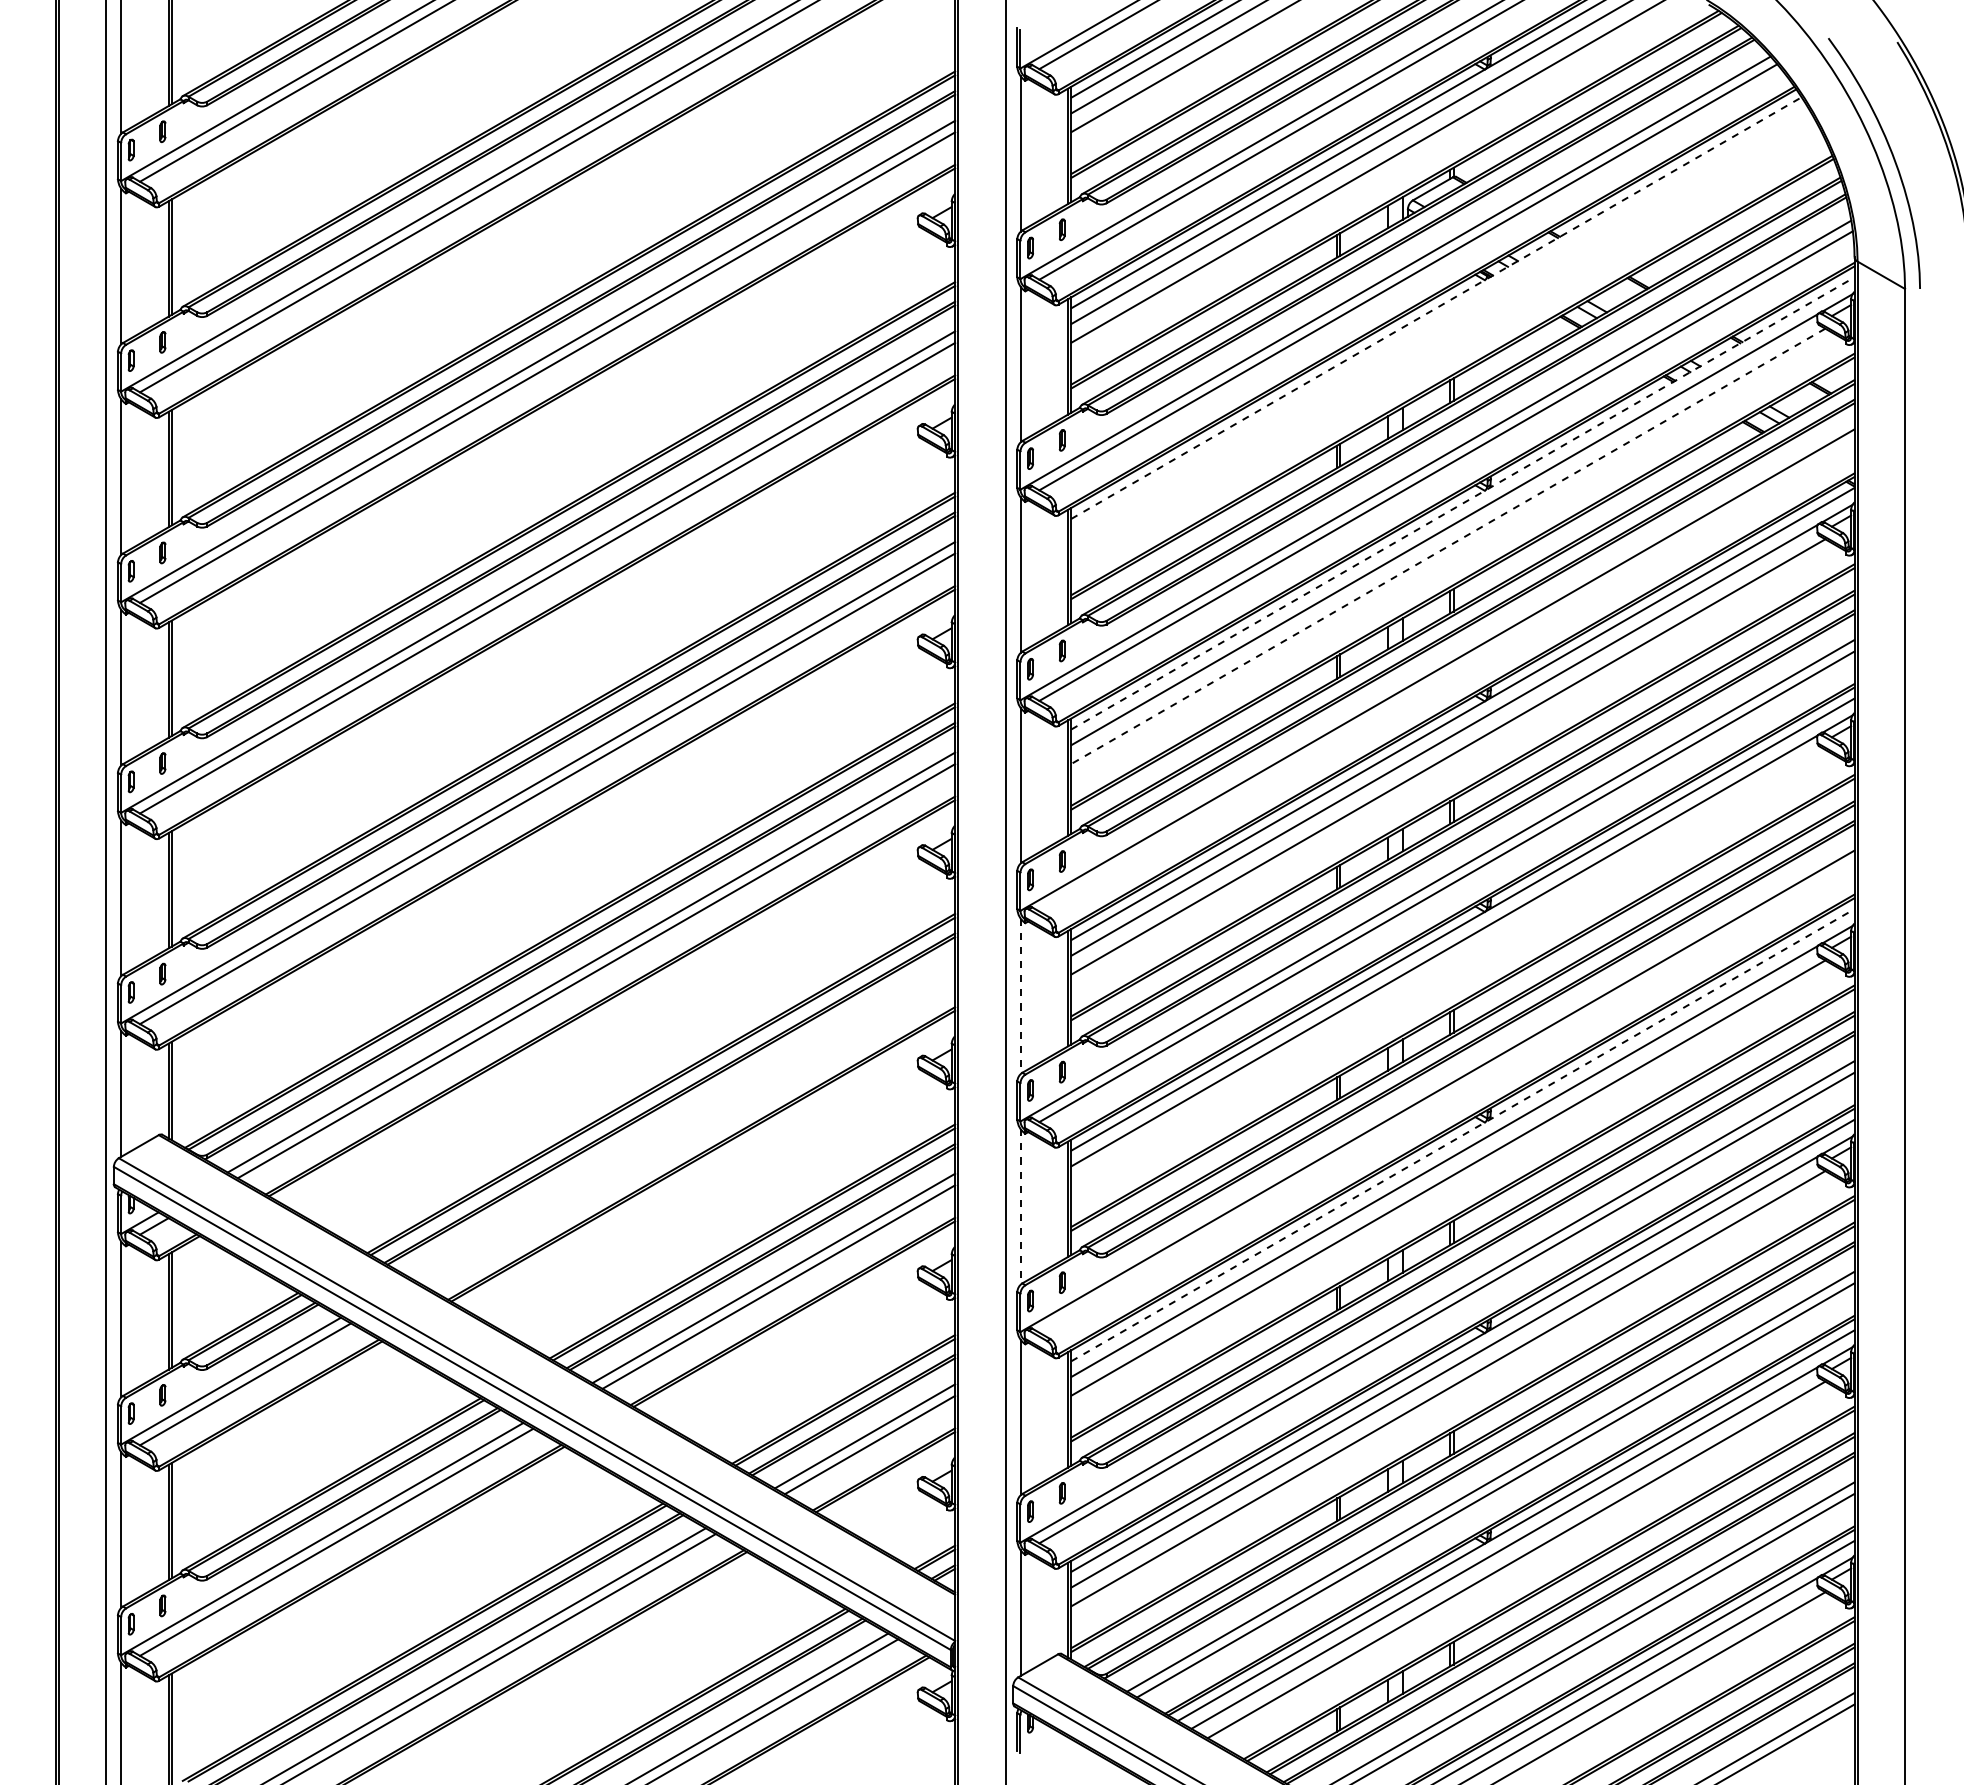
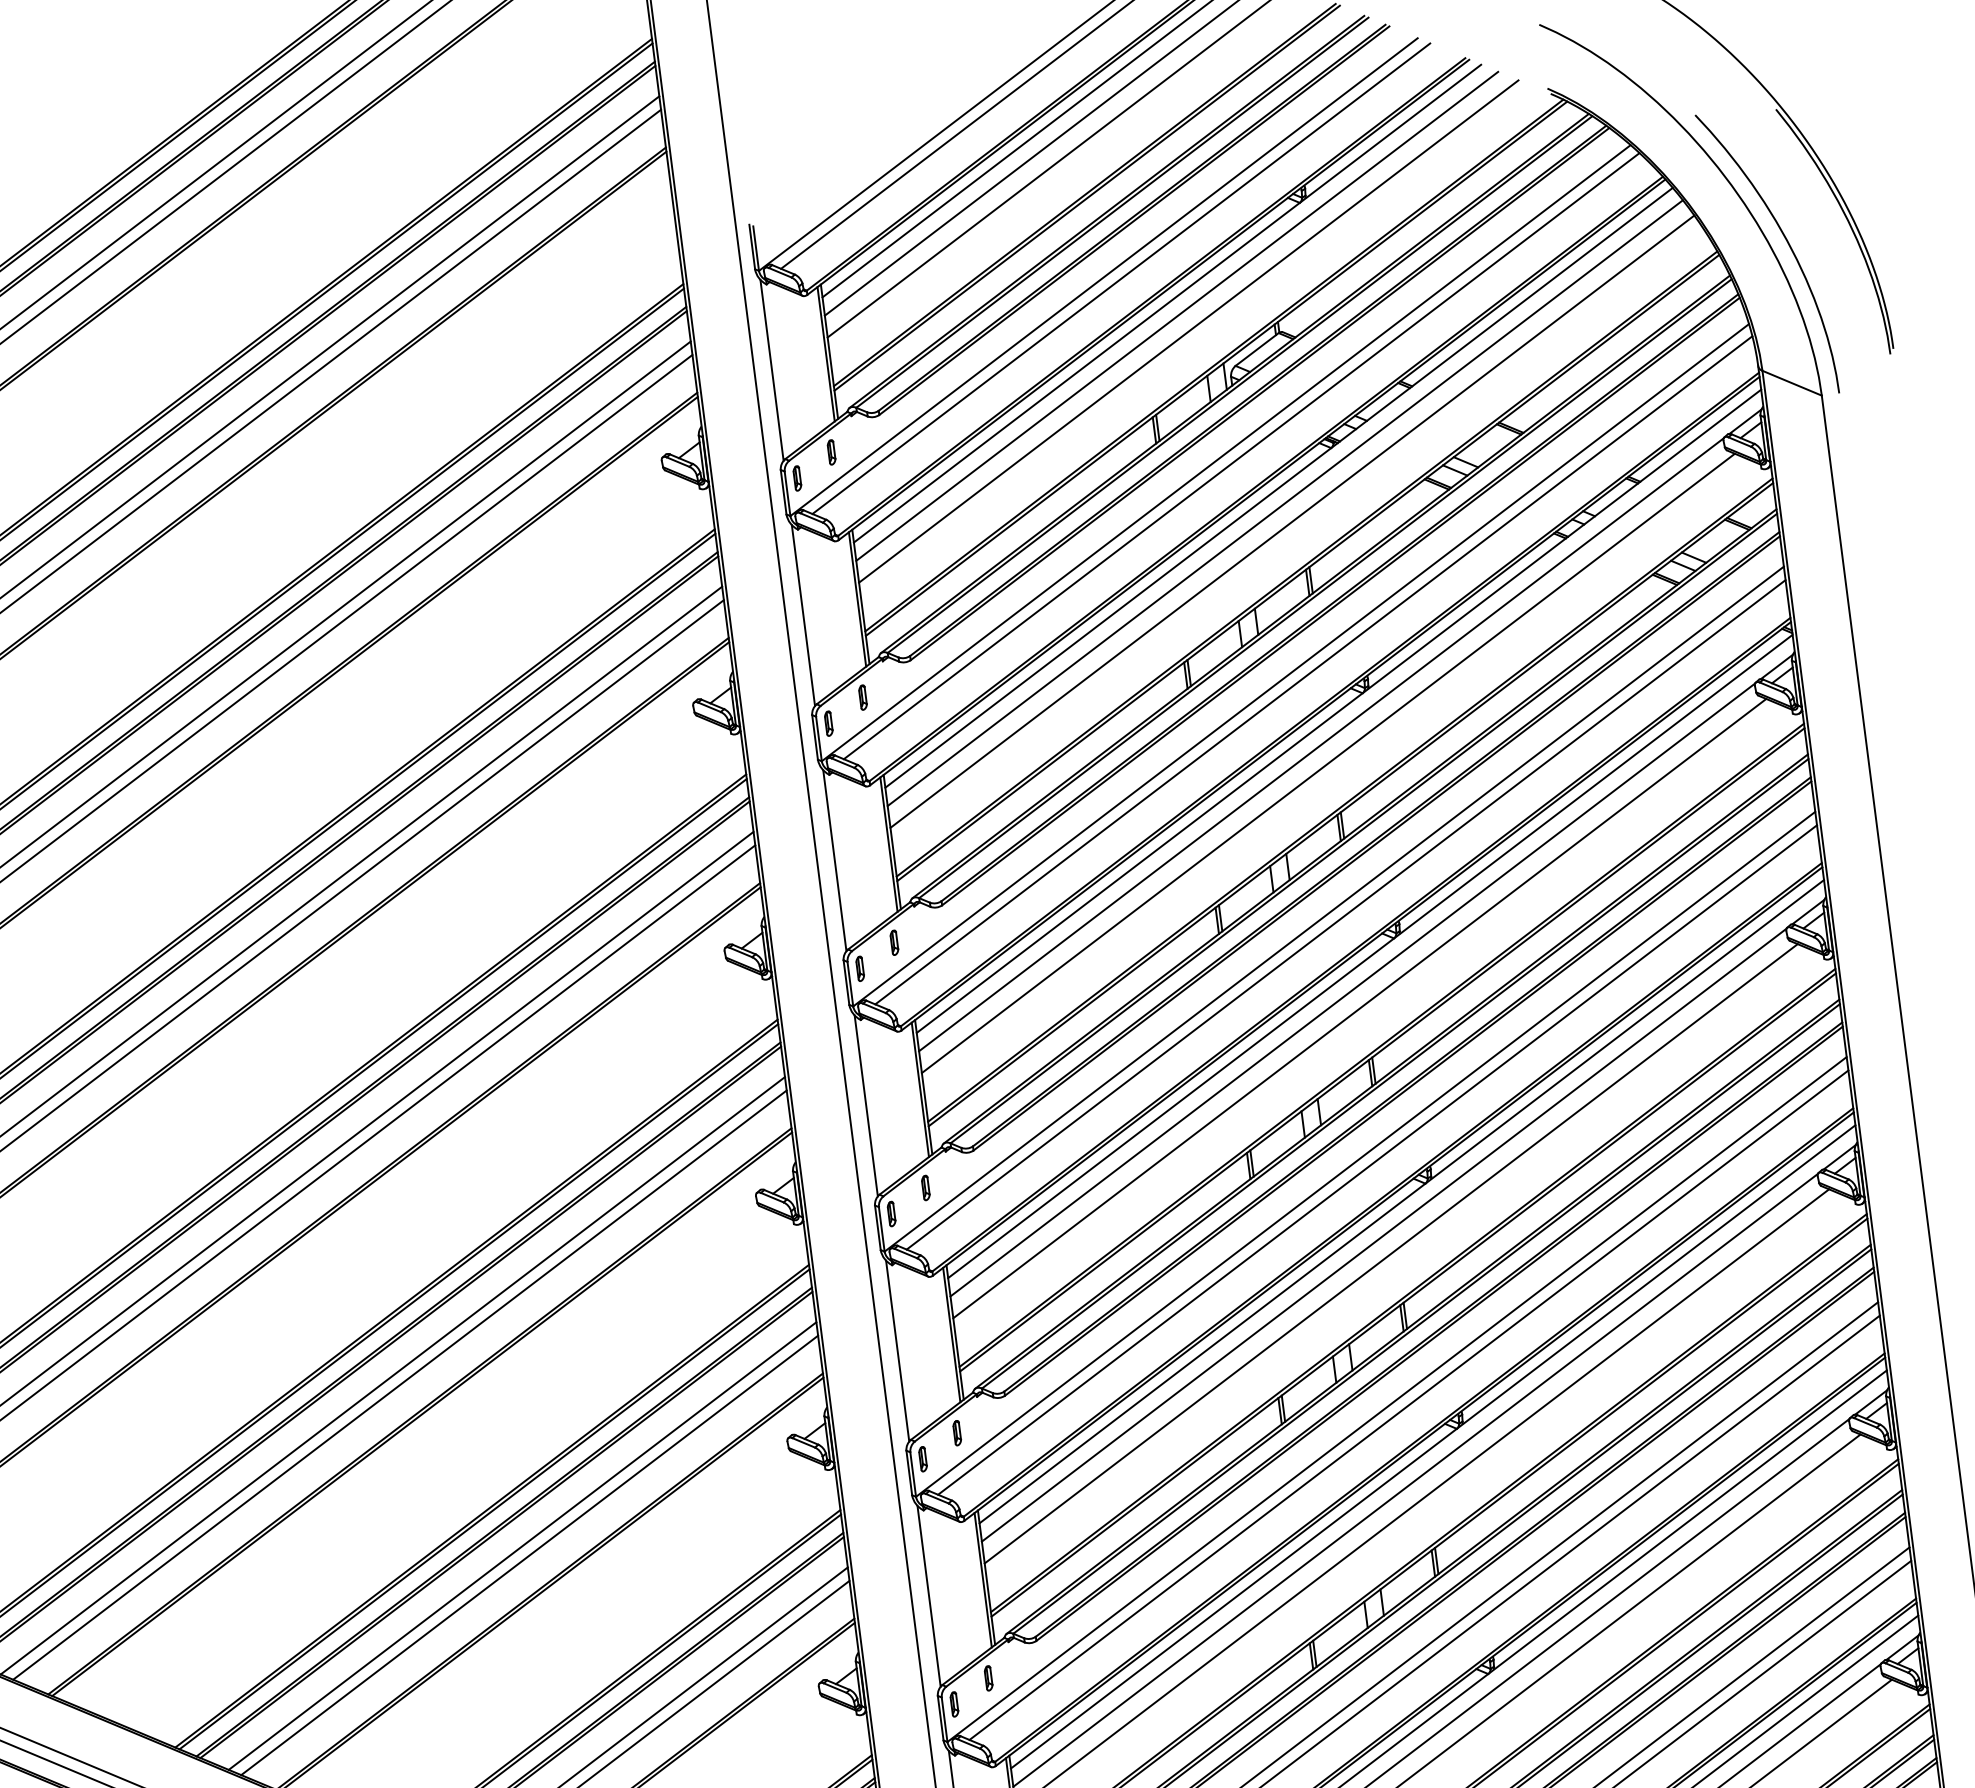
line: (1436, 308) -> (1279, 488), dashed -> solid
line: (1439, 321) -> (1284, 502), added
line: (1443, 337) -> (1291, 520), added
line: (1463, 503) -> (1339, 711), dashed -> solid
line: (1447, 546) -> (1327, 763), dashed -> solid
line: (1446, 675) -> (1345, 914), added
line: (1448, 967) -> (1391, 1253), added
line: (1020, 996) -> (897, 1351), dashed -> solid
line: (1446, 1097) -> (1408, 1405), added
line: (682, 1120) -> (522, 1546), added
line: (687, 1128) -> (529, 1554), added
line: (1463, 1134) -> (1433, 1445), dashed -> solid
line: (1020, 1206) -> (928, 1595), dashed -> solid

